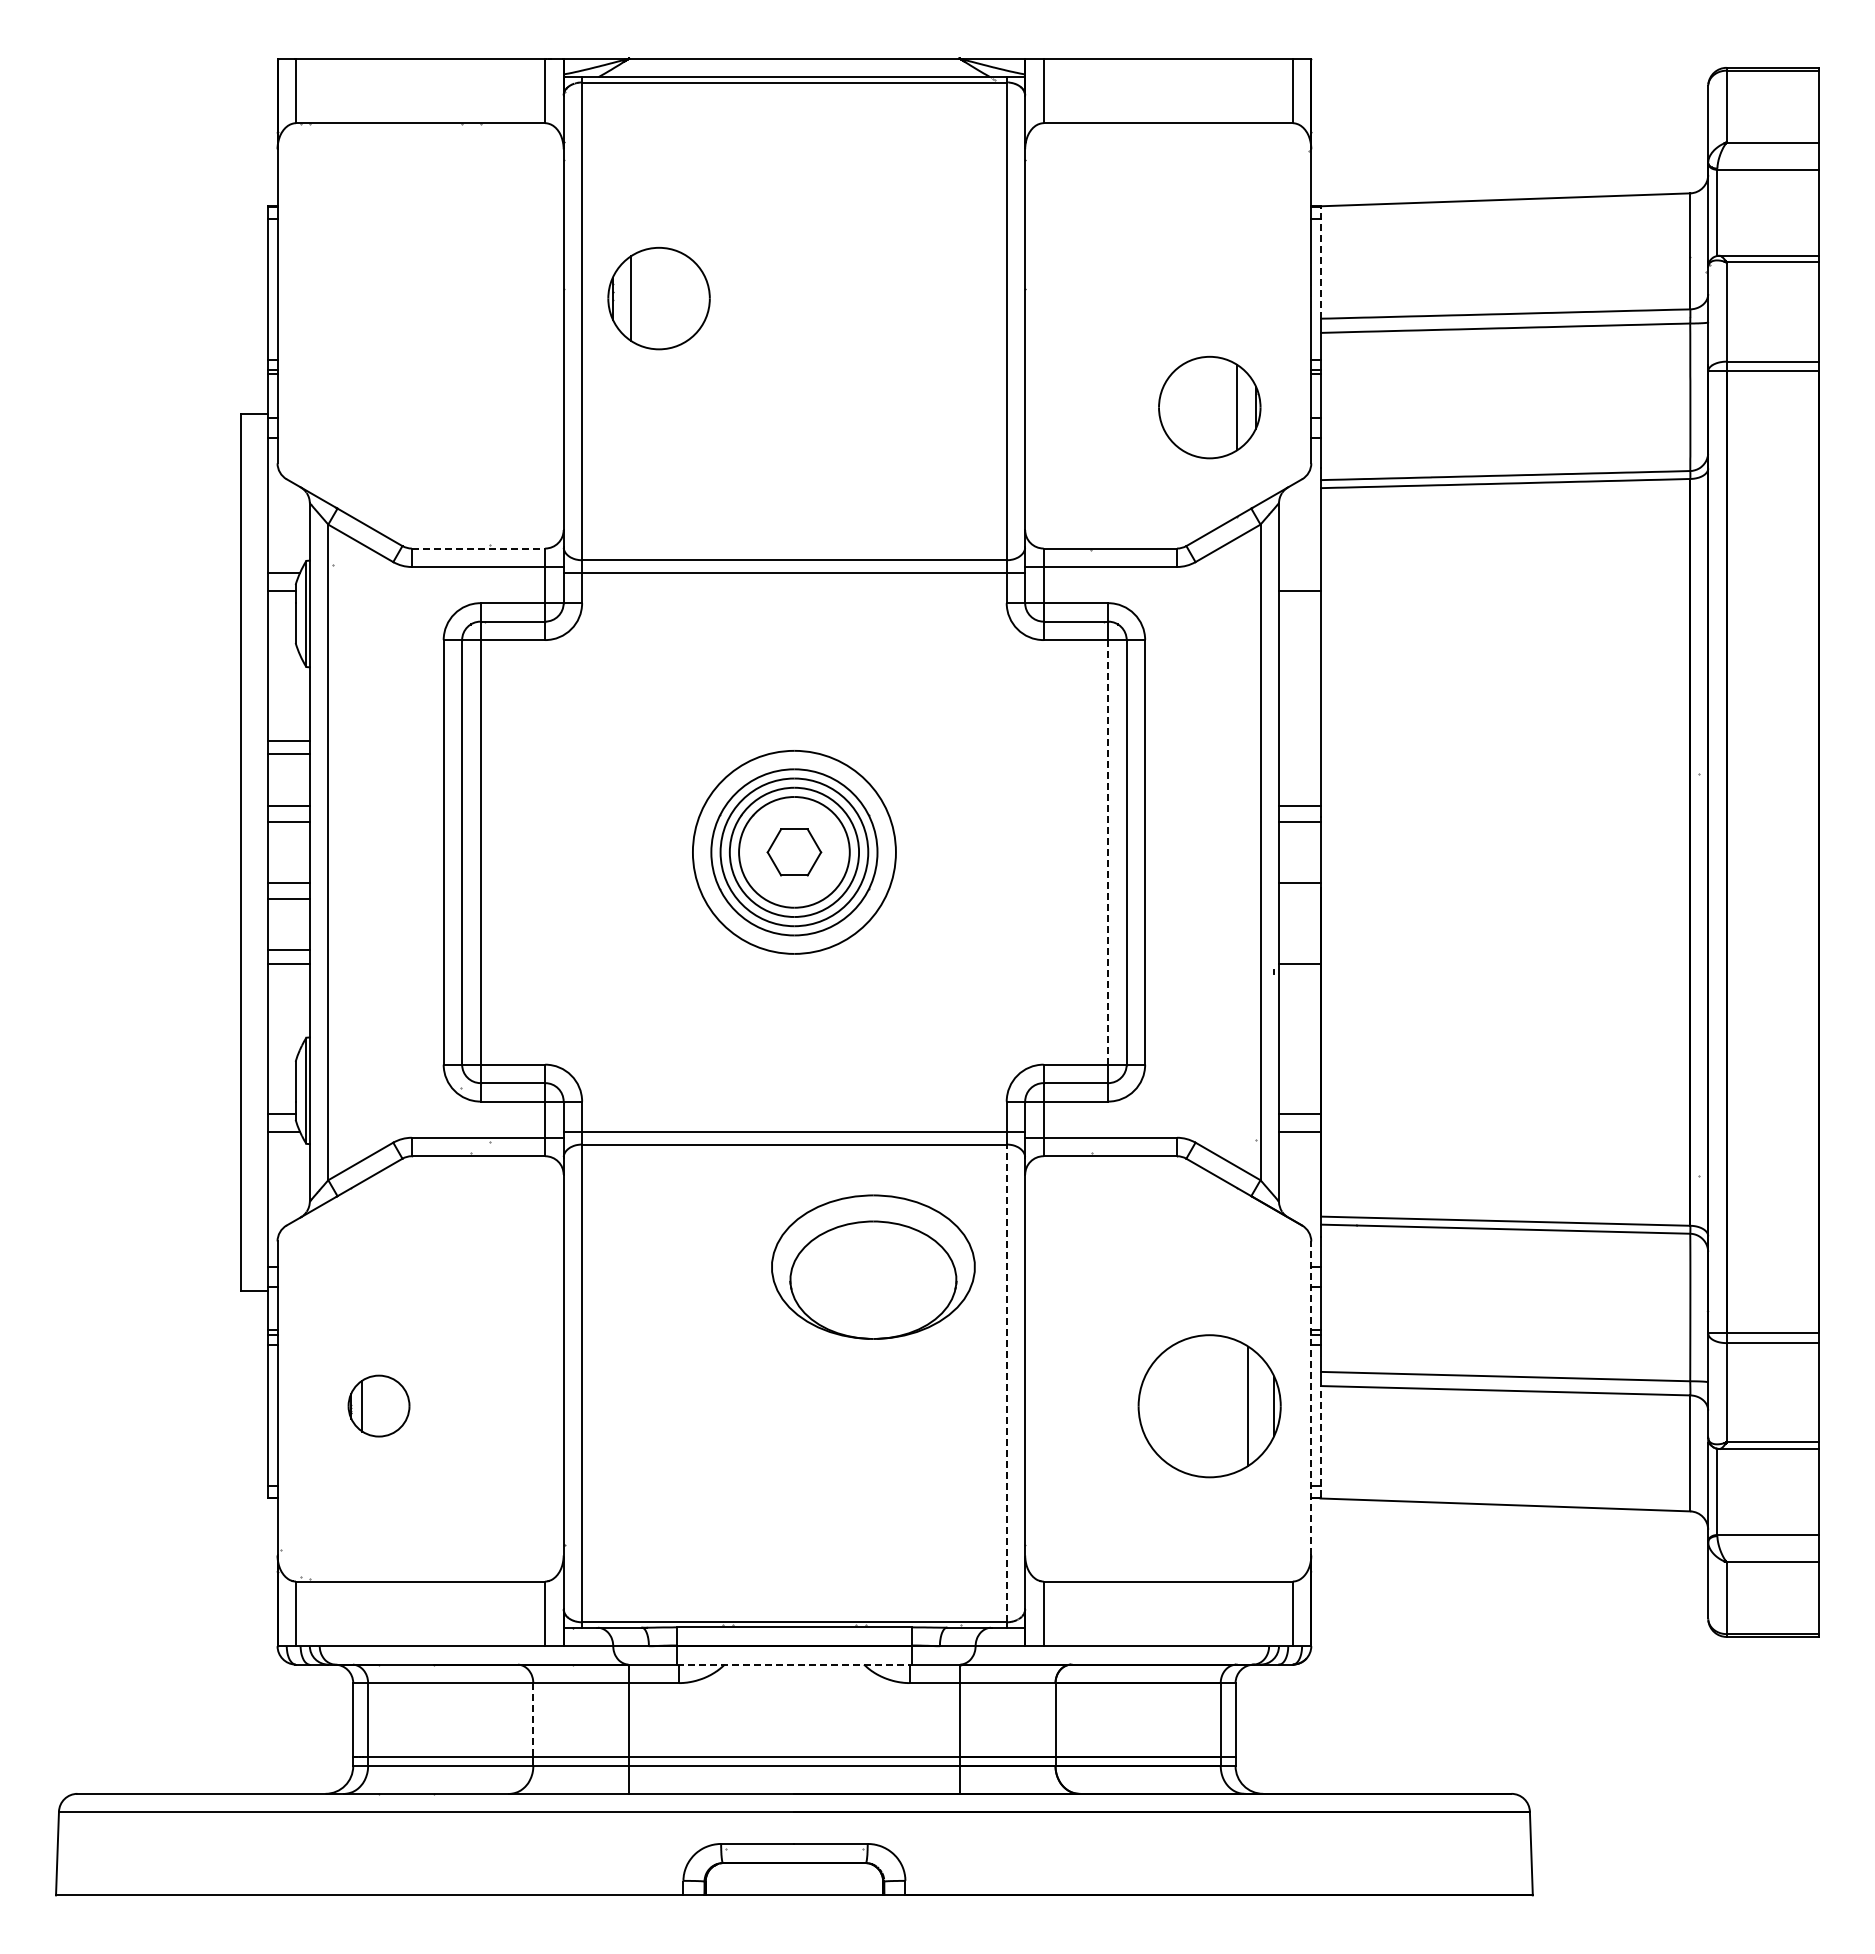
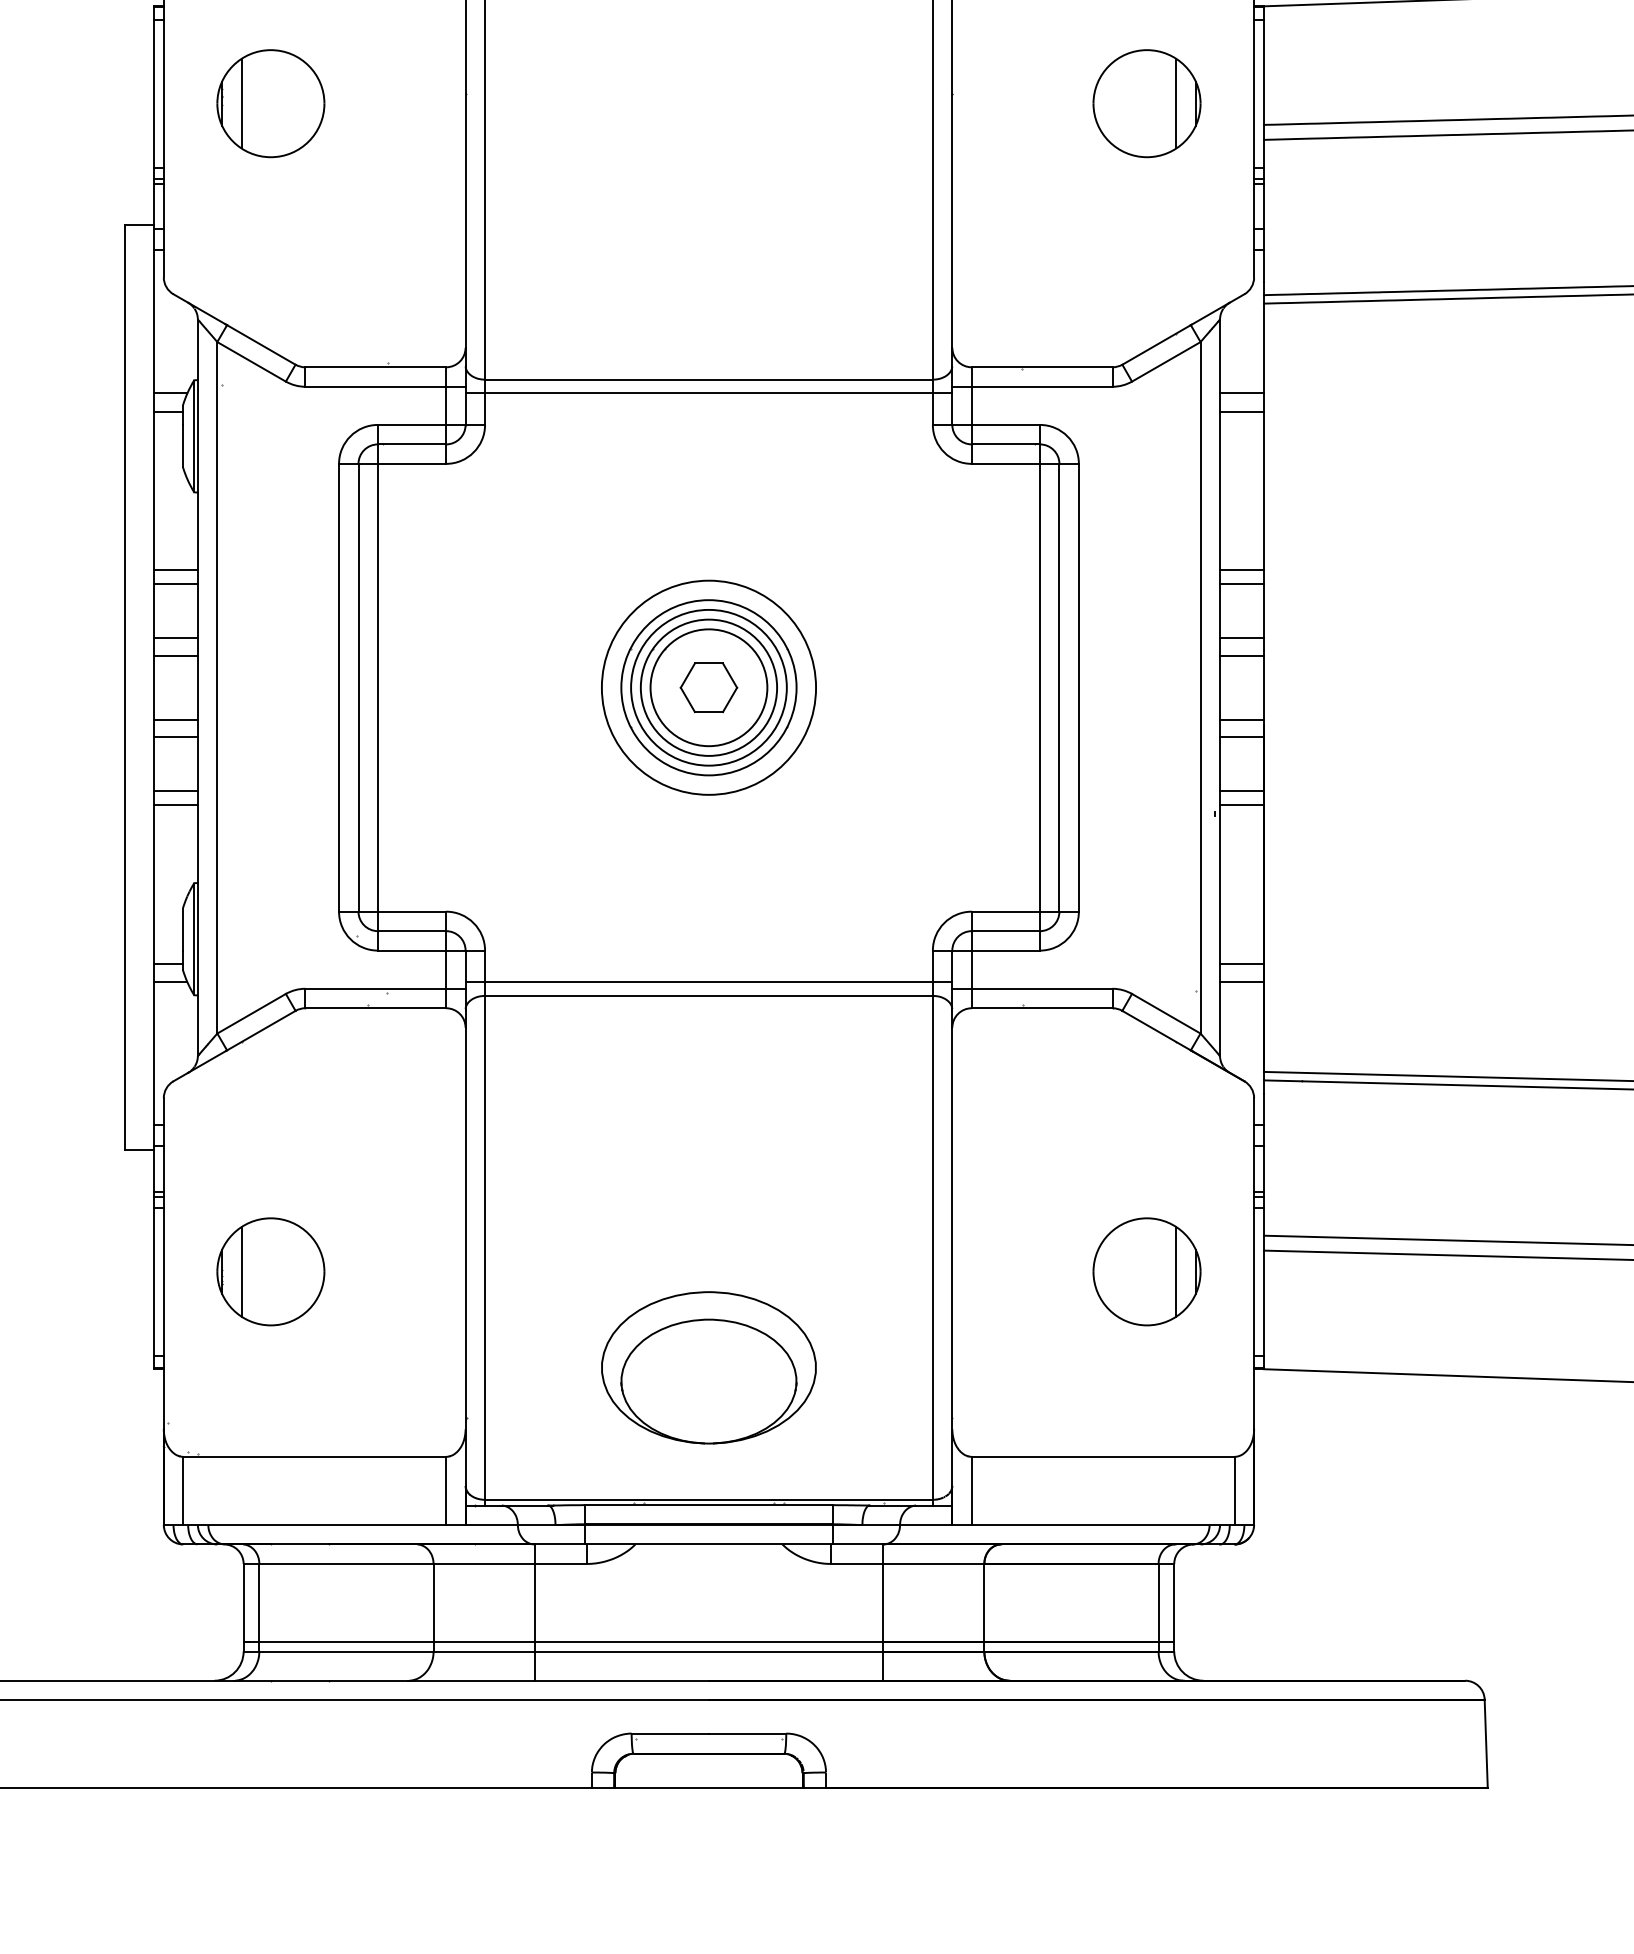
line: (1320, 262) -> (1263, 65), dashed -> solid
part: (658, 298) -> (270, 103), moved
part: (1209, 407) -> (1146, 103), moved
line: (478, 548) -> (375, 367), dashed -> solid
line: (1299, 573) -> (1241, 393), added
line: (1299, 741) -> (1241, 570), added
line: (1299, 754) -> (1241, 584), added
line: (1108, 851) -> (1040, 686), dashed -> solid
line: (1299, 899) -> (1241, 737), added
line: (1299, 950) -> (1241, 791), added
part: (873, 1266) -> (709, 1367), moved
line: (1006, 1383) -> (932, 1247), dashed -> solid
line: (1311, 1398) -> (1254, 1263), dashed -> solid
part: (378, 1405) -> (270, 1271), size x1.67
part: (1209, 1405) -> (1146, 1271), size x0.71
line: (1320, 1440) -> (1263, 1308), dashed -> solid
line: (794, 1664) -> (709, 1544), dashed -> solid
line: (533, 1720) -> (433, 1603), dashed -> solid

